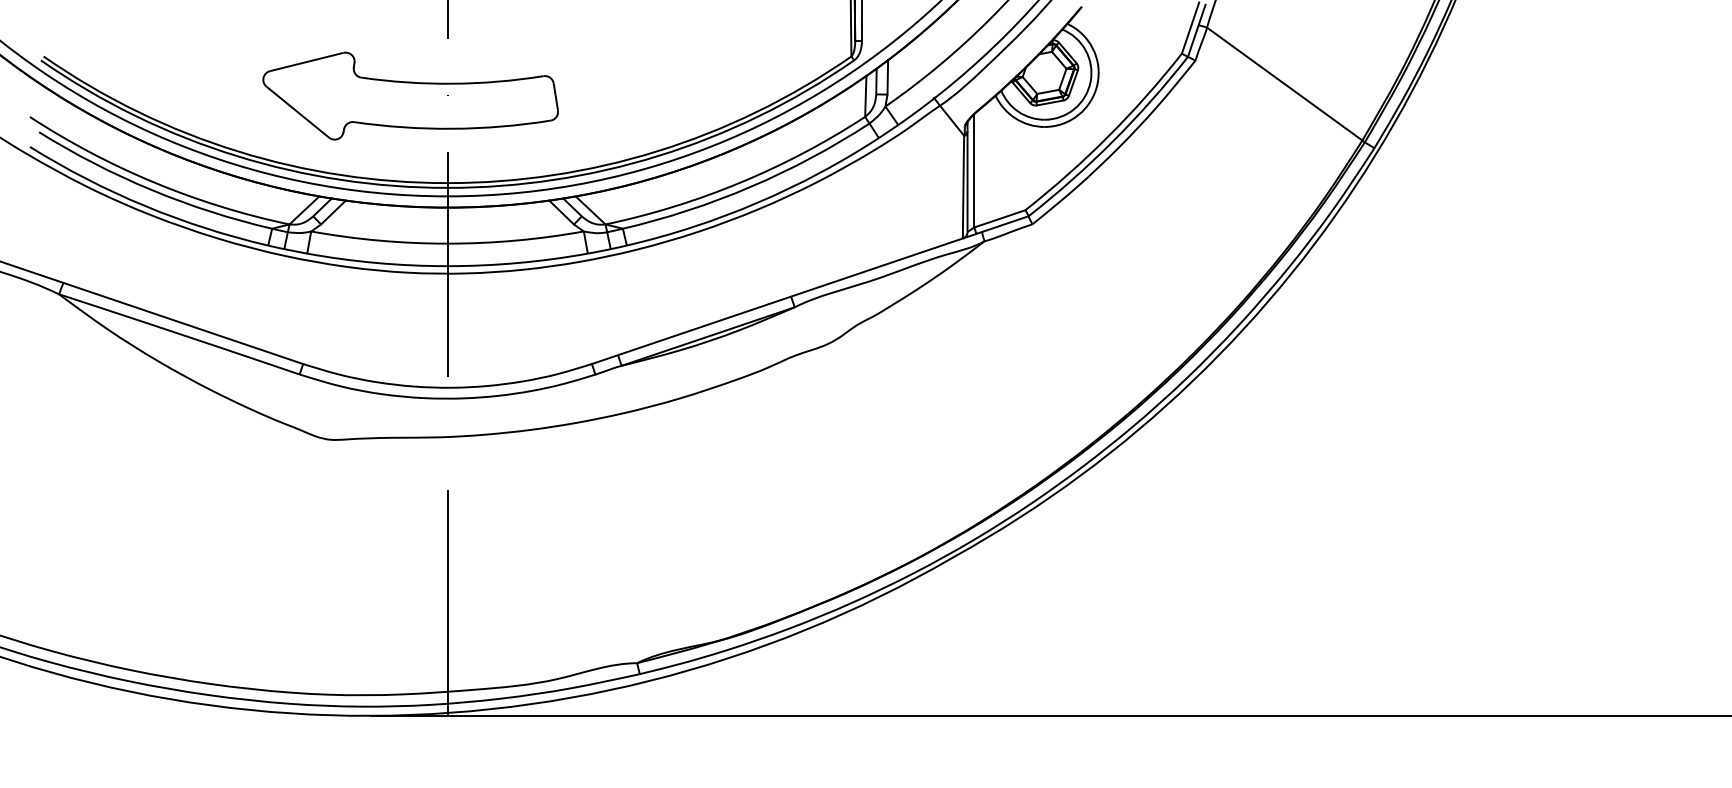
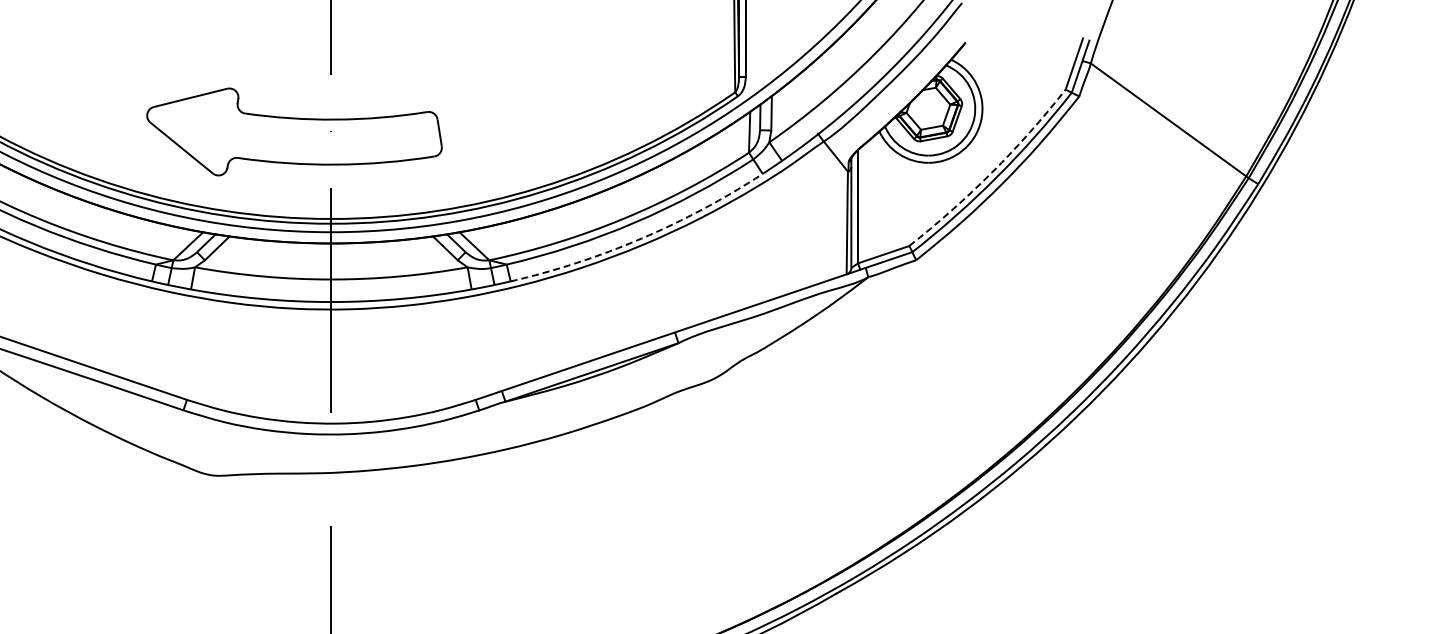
arc: (1108, 136) -> (992, 172), solid -> dashed
arc: (757, 202) -> (641, 238), solid -> dashed

